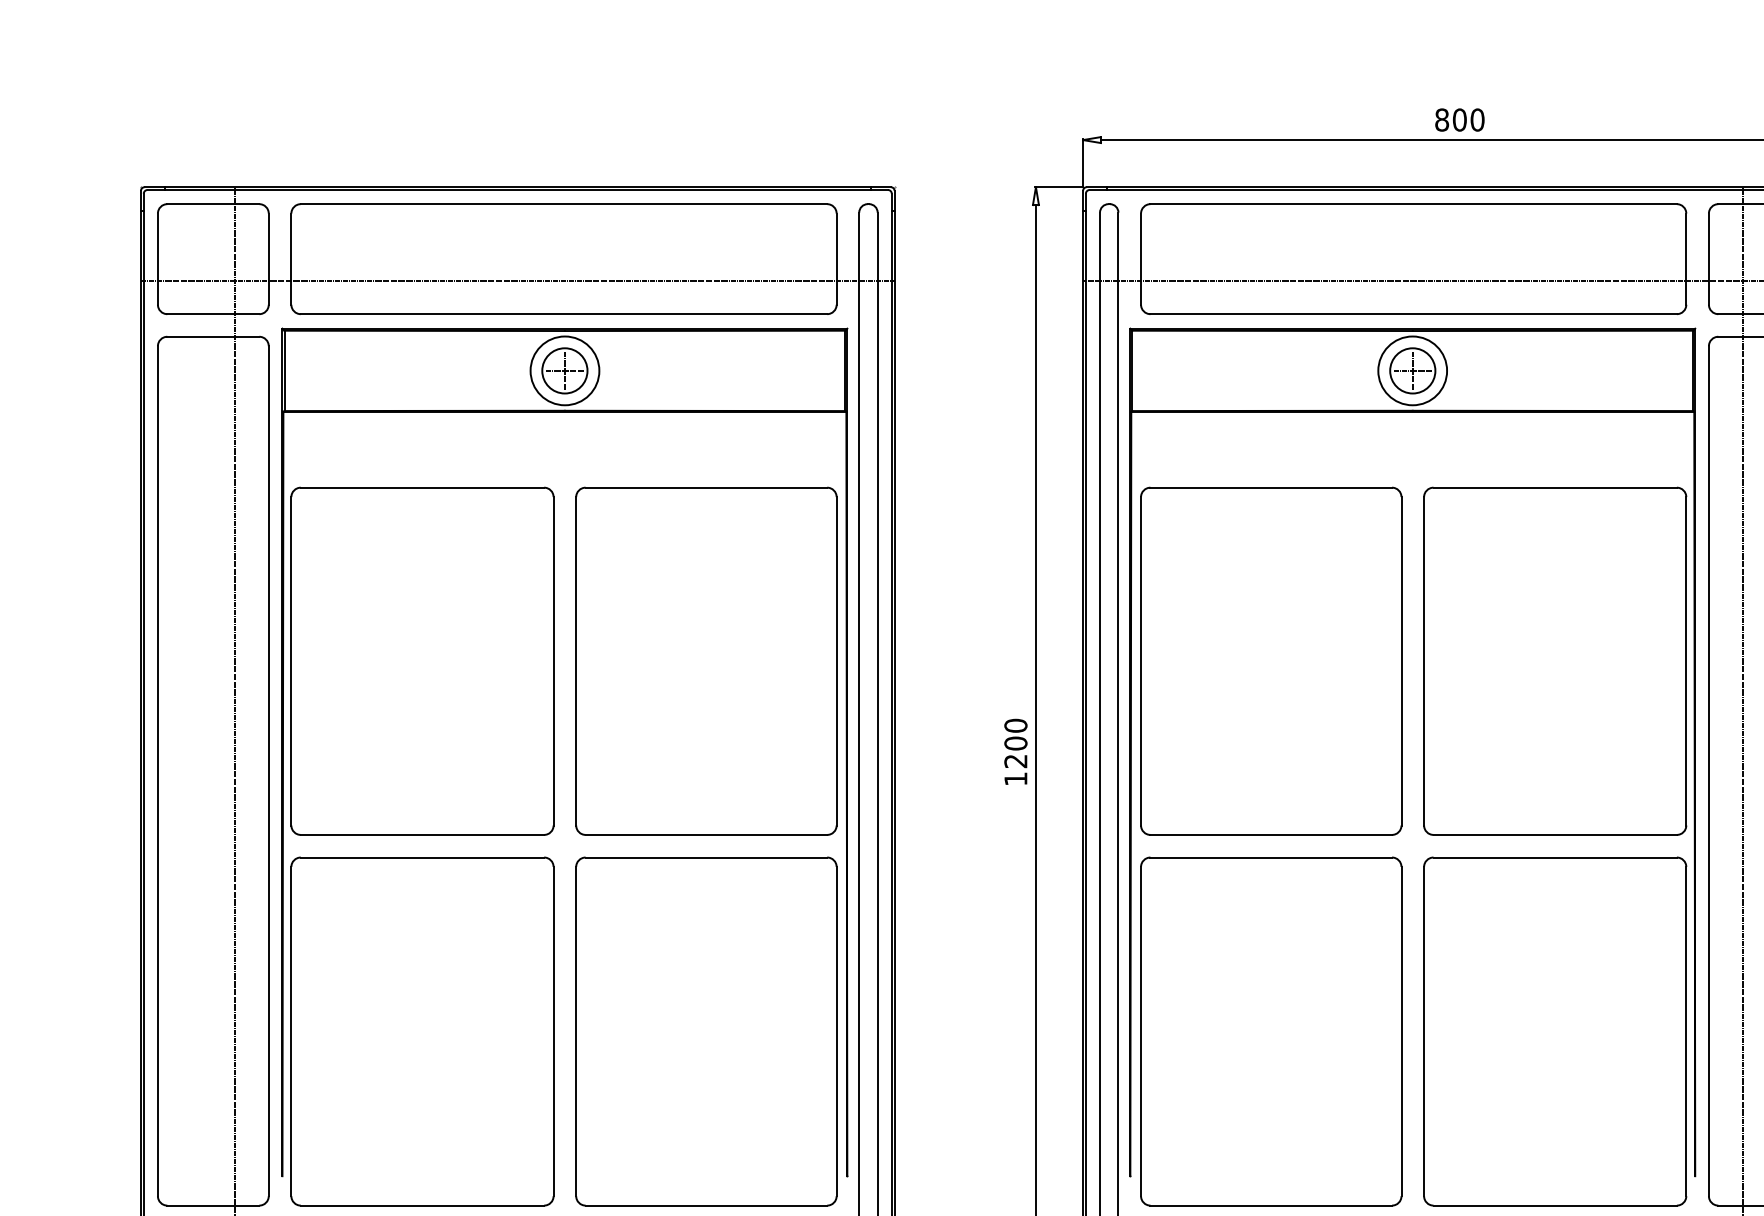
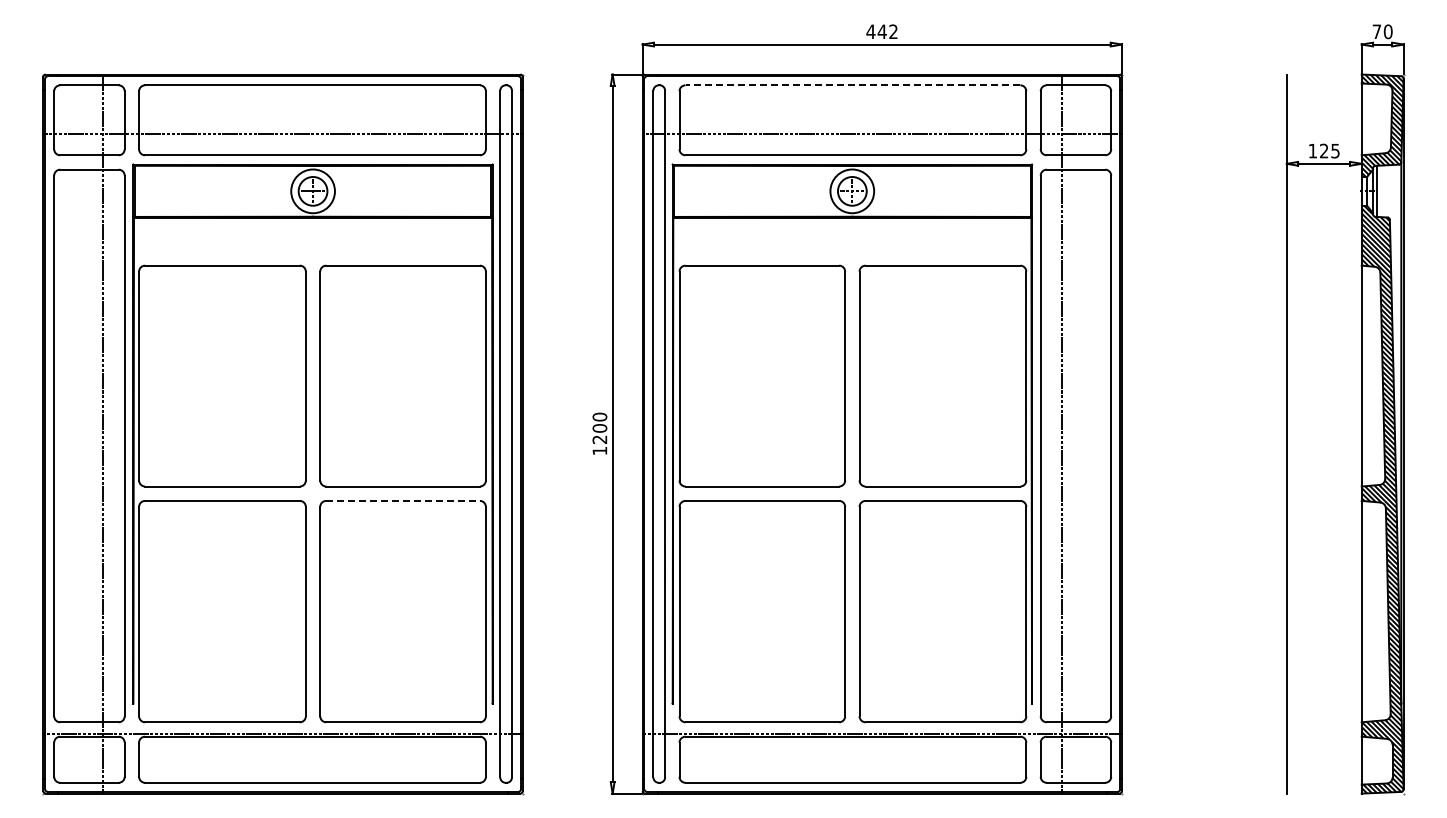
text: (1458, 119) -> (881, 31), 800 -> 442
line: (1413, 204) -> (852, 85), solid -> dashed
line: (707, 856) -> (403, 500), solid -> dashed

